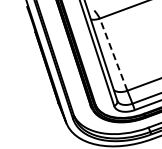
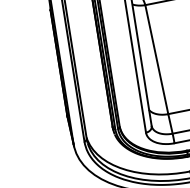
line: (113, 54) -> (156, 59), dashed -> solid

